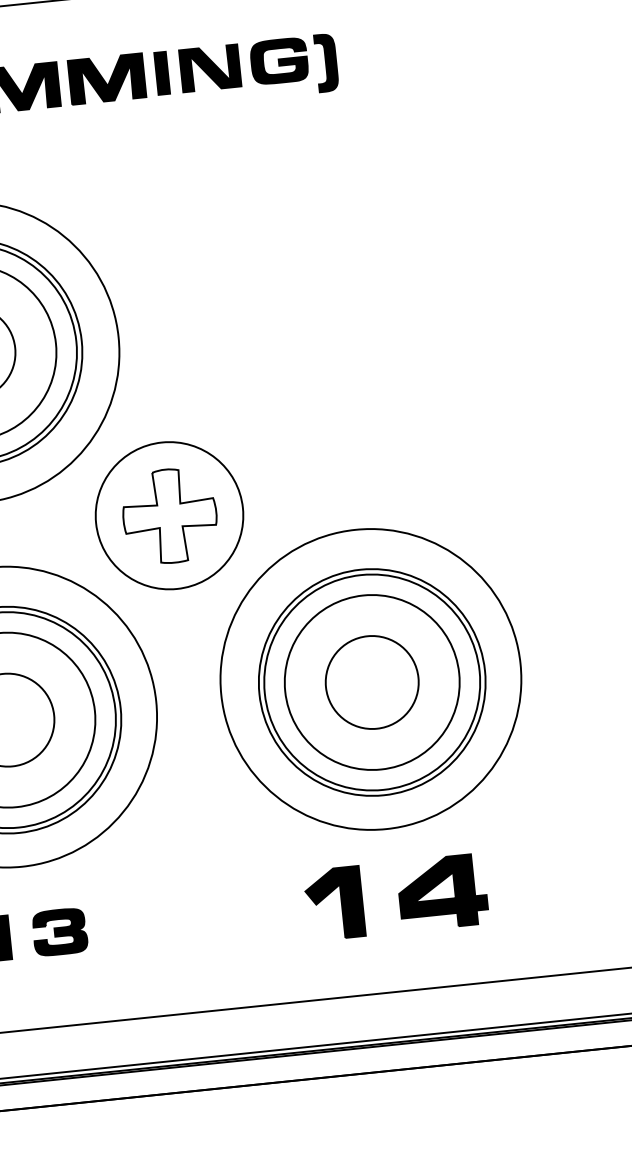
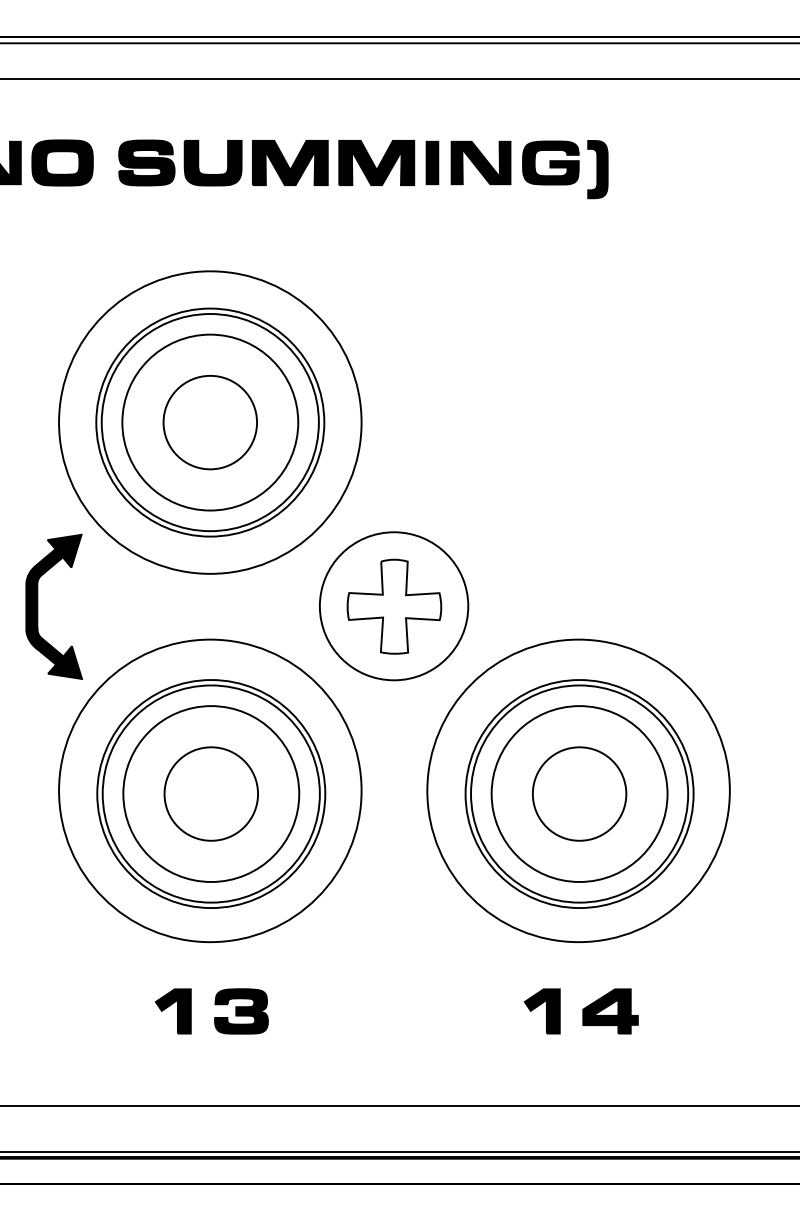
part: (395, 897) -> (580, 1011), size x0.62

